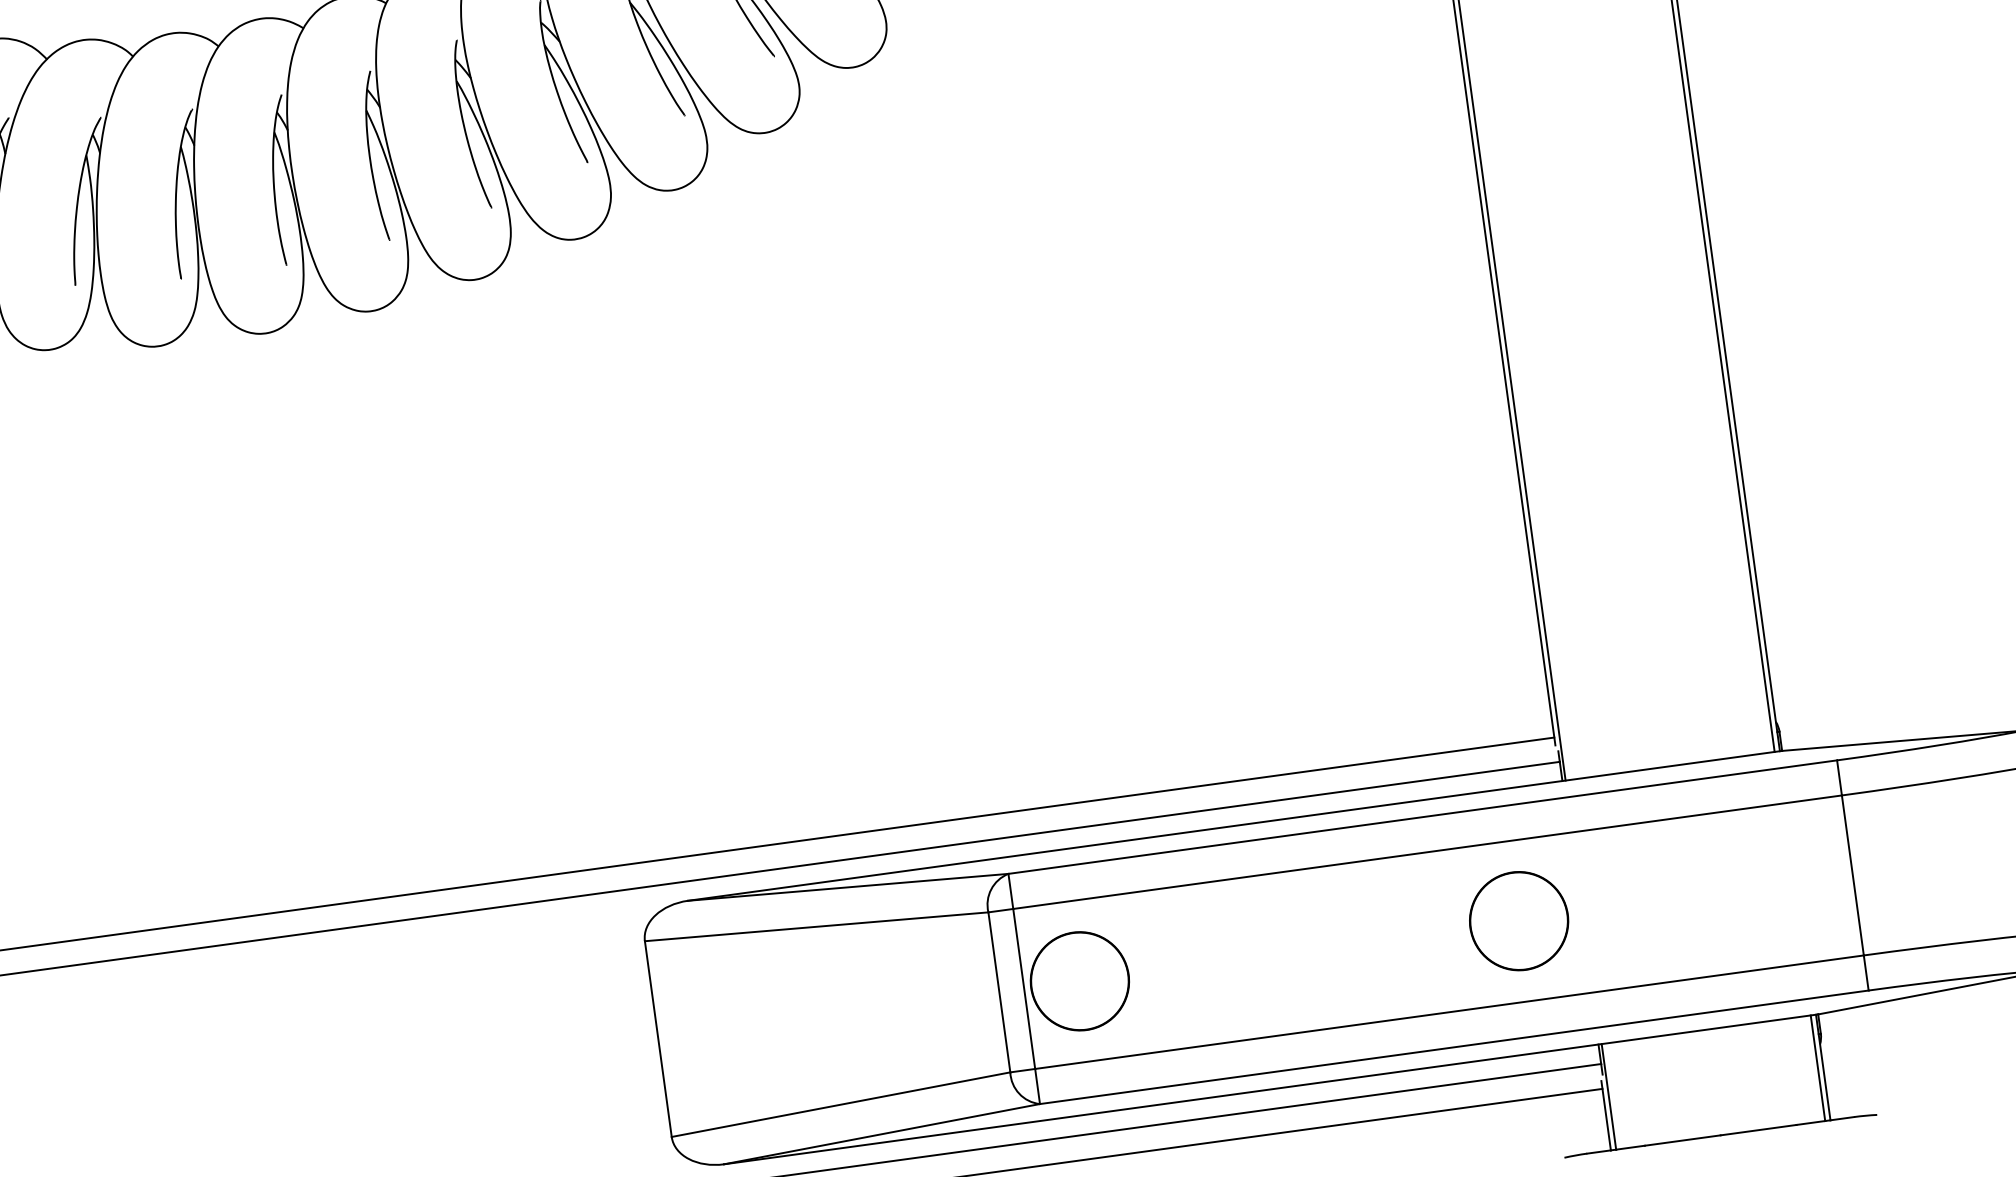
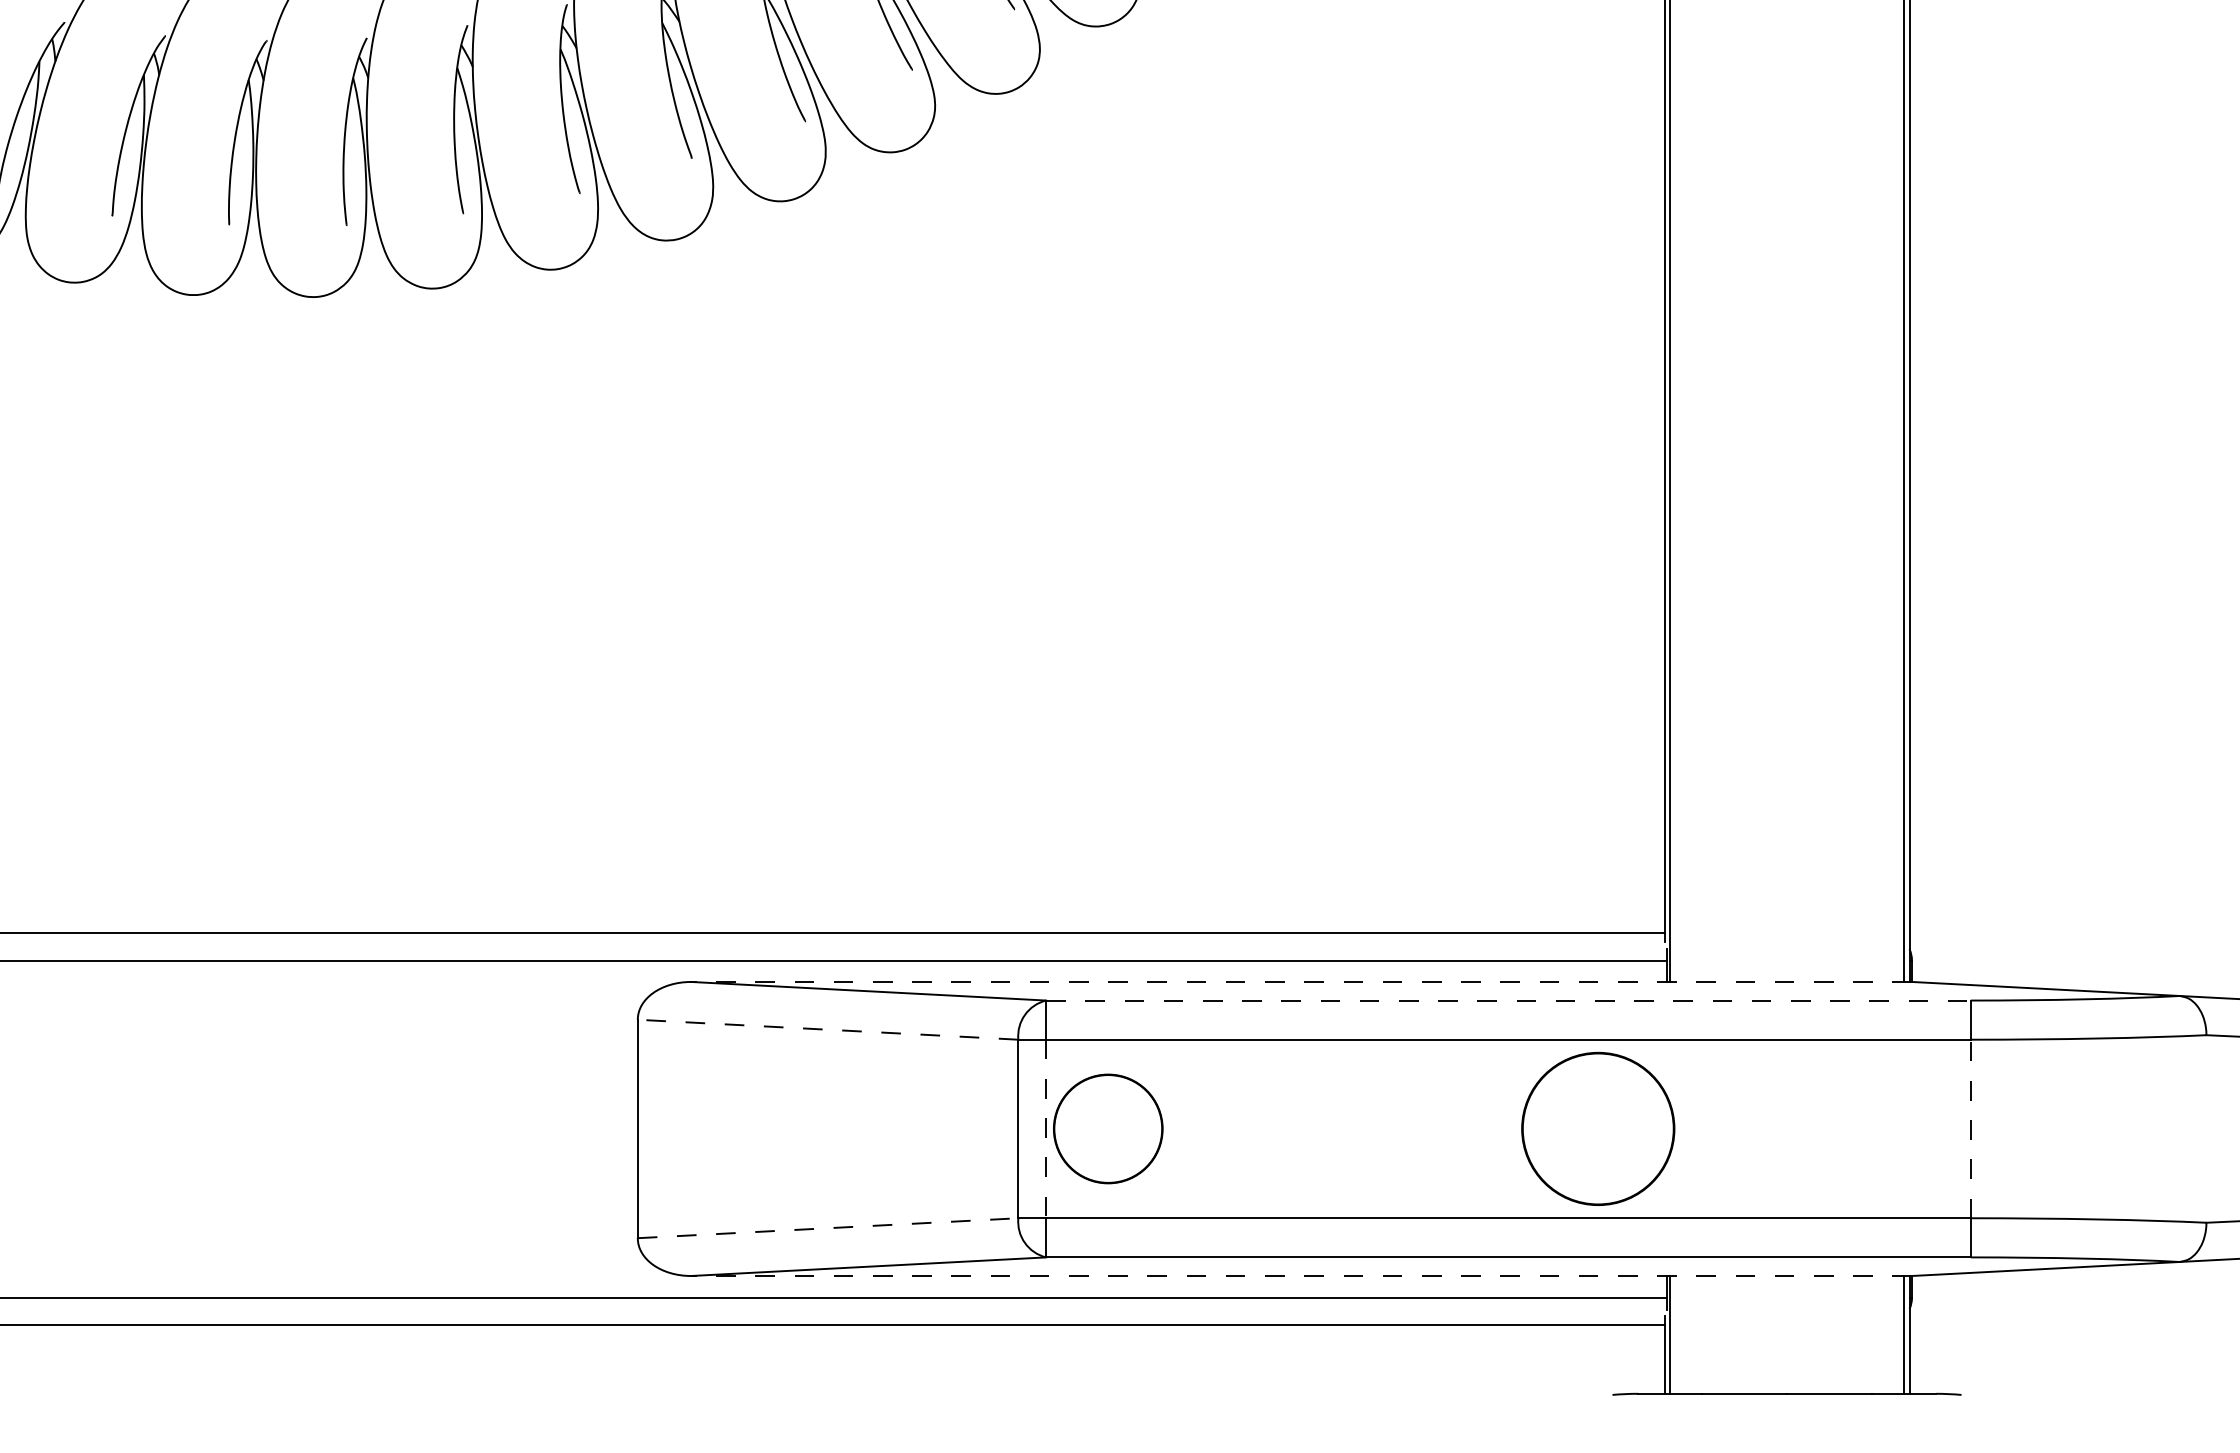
line: (1422, 817) -> (1508, 1000), solid -> dashed
line: (1234, 825) -> (1301, 981), solid -> dashed
line: (1852, 875) -> (1970, 1128), solid -> dashed
part: (1519, 920) -> (1598, 1128), size x1.4
line: (817, 926) -> (828, 1029), solid -> dashed
line: (1024, 989) -> (1046, 1129), solid -> dashed
line: (1271, 1089) -> (1301, 1276), solid -> dashed
line: (841, 1104) -> (828, 1228), solid -> dashed

